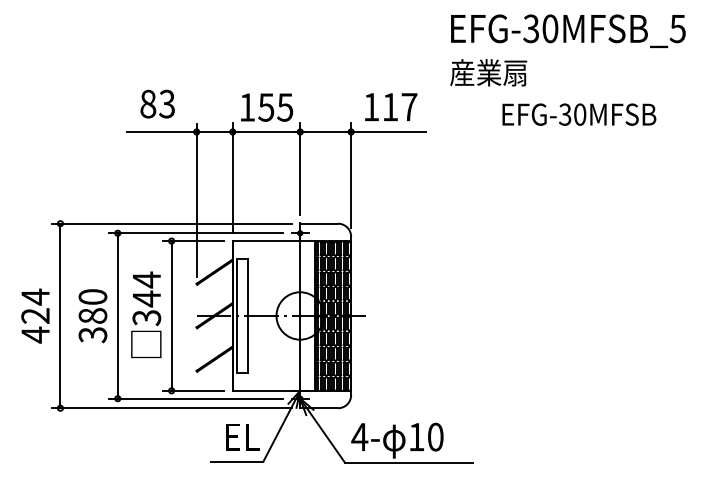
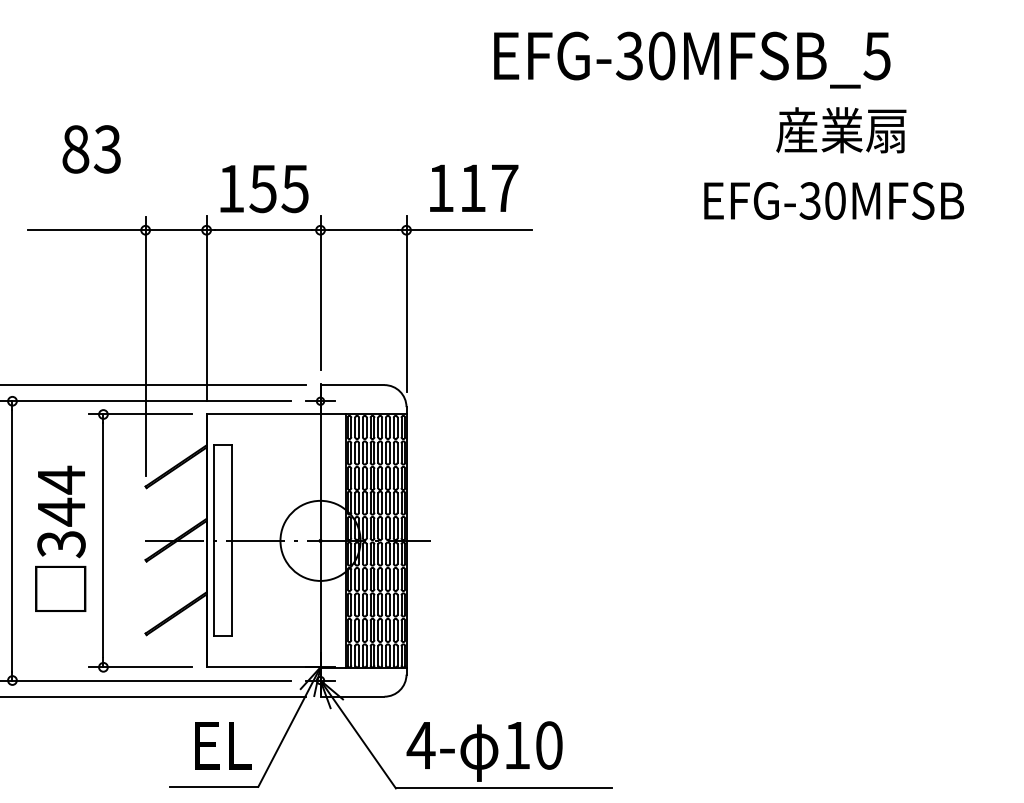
text: (568, 30) -> (692, 58), moved
text: (488, 72) -> (841, 129), moved
text: (157, 103) -> (91, 148), moved
text: (579, 114) -> (834, 200), moved

